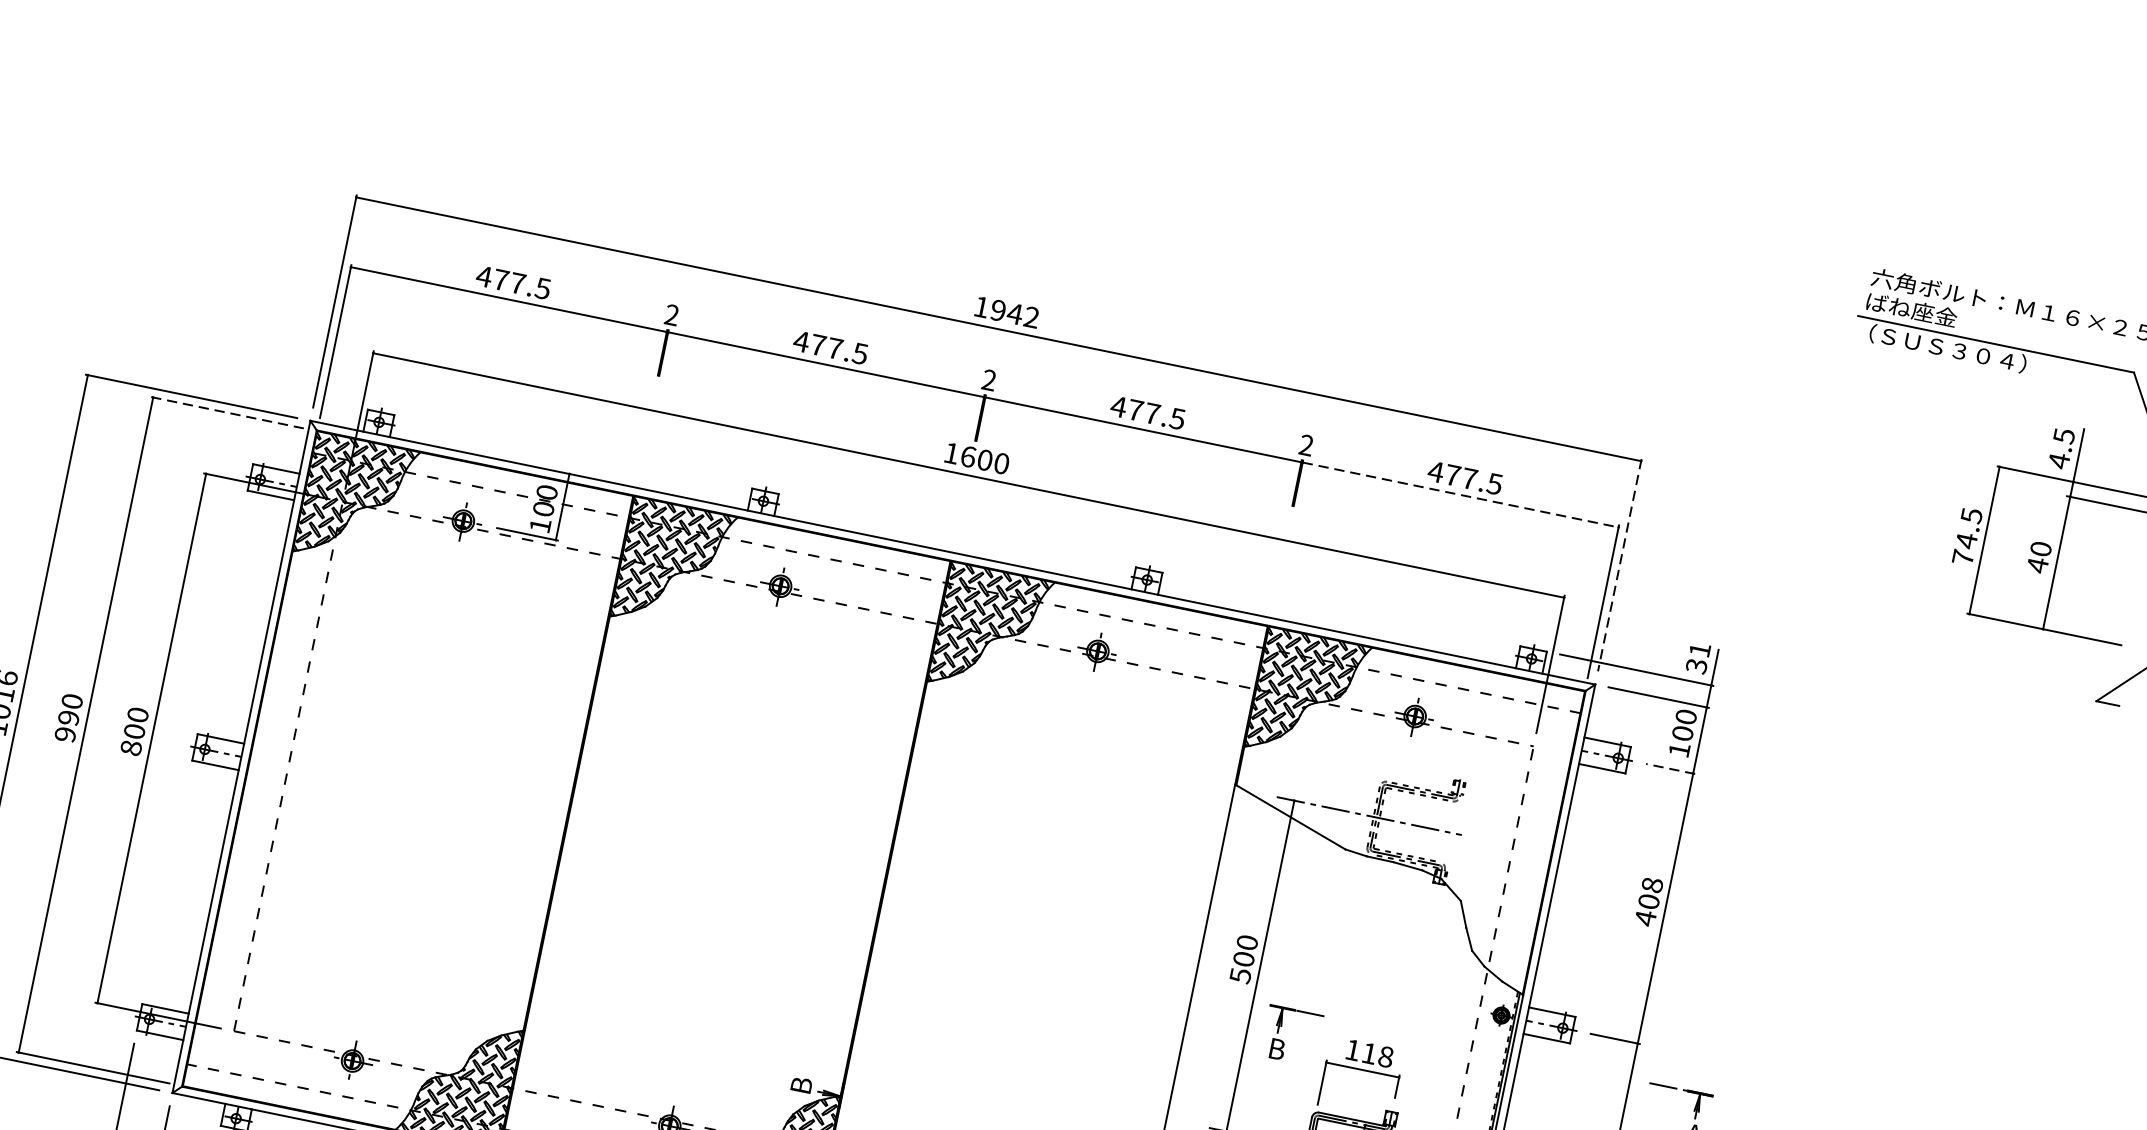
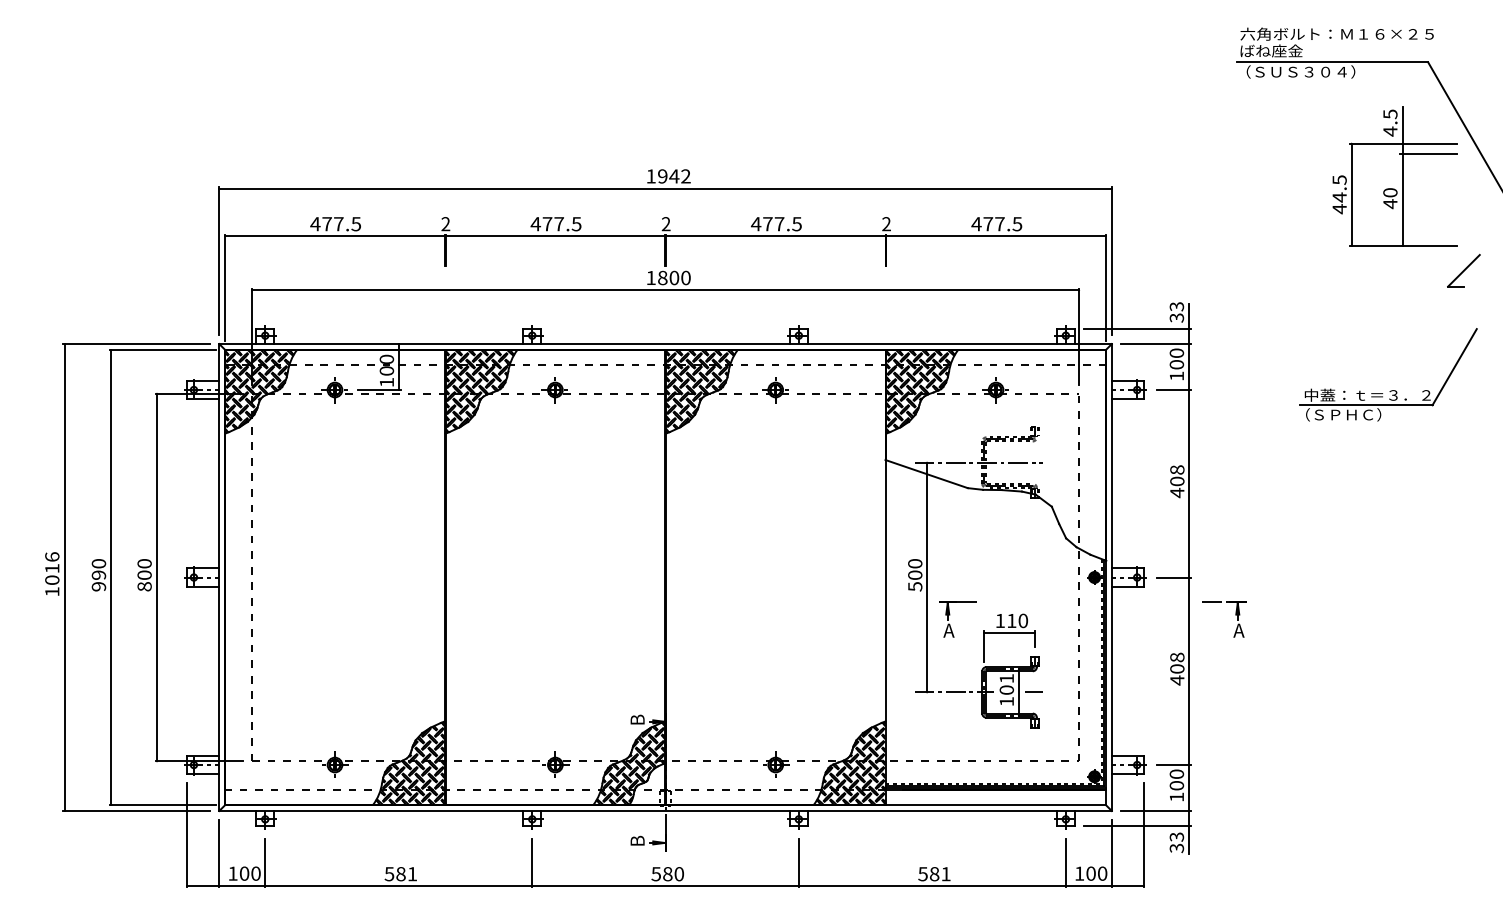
line: (228, 413) -> (163, 350), dashed -> solid
text: (968, 455) -> (662, 277), 1600 -> 1800
line: (1461, 495) -> (996, 236), dashed -> solid
text: (1962, 558) -> (1339, 209), 74.5 -> 44.5
line: (1619, 565) -> (1111, 261), dashed -> solid
text: (1699, 649) -> (1176, 306), 31 -> 33
line: (1670, 769) -> (1173, 390), dashed -> solid
part: (1982, 833) -> (1390, 390), added
text: (1275, 1048) -> (948, 630), B -> A
text: (1386, 1056) -> (1023, 620), 118 -> 110

